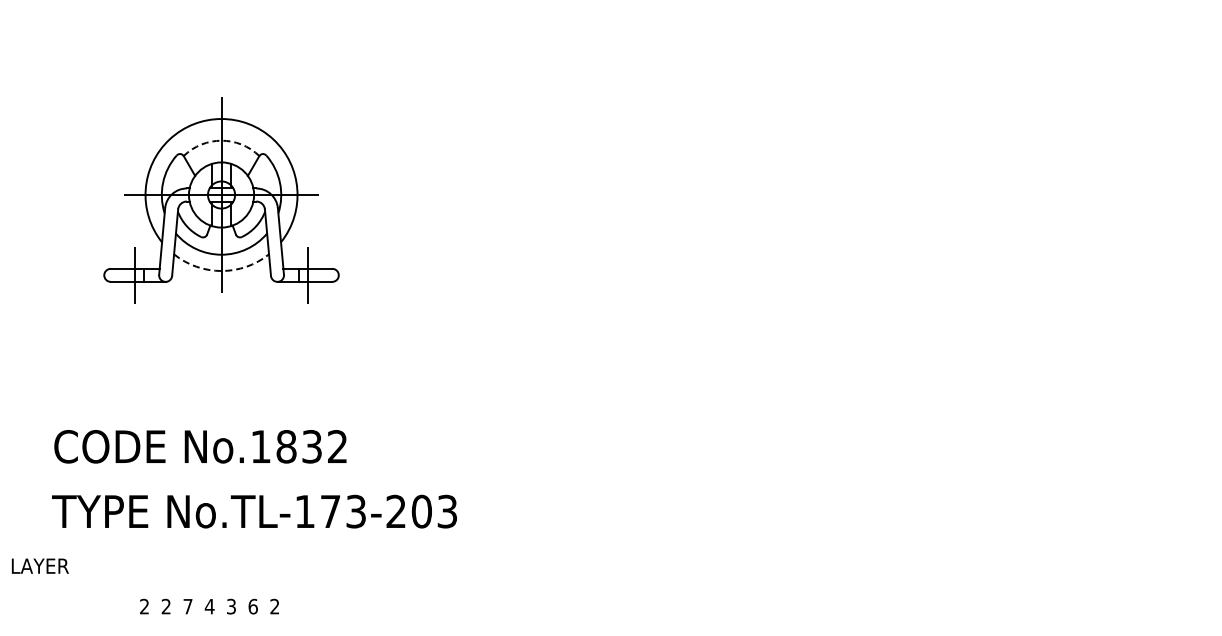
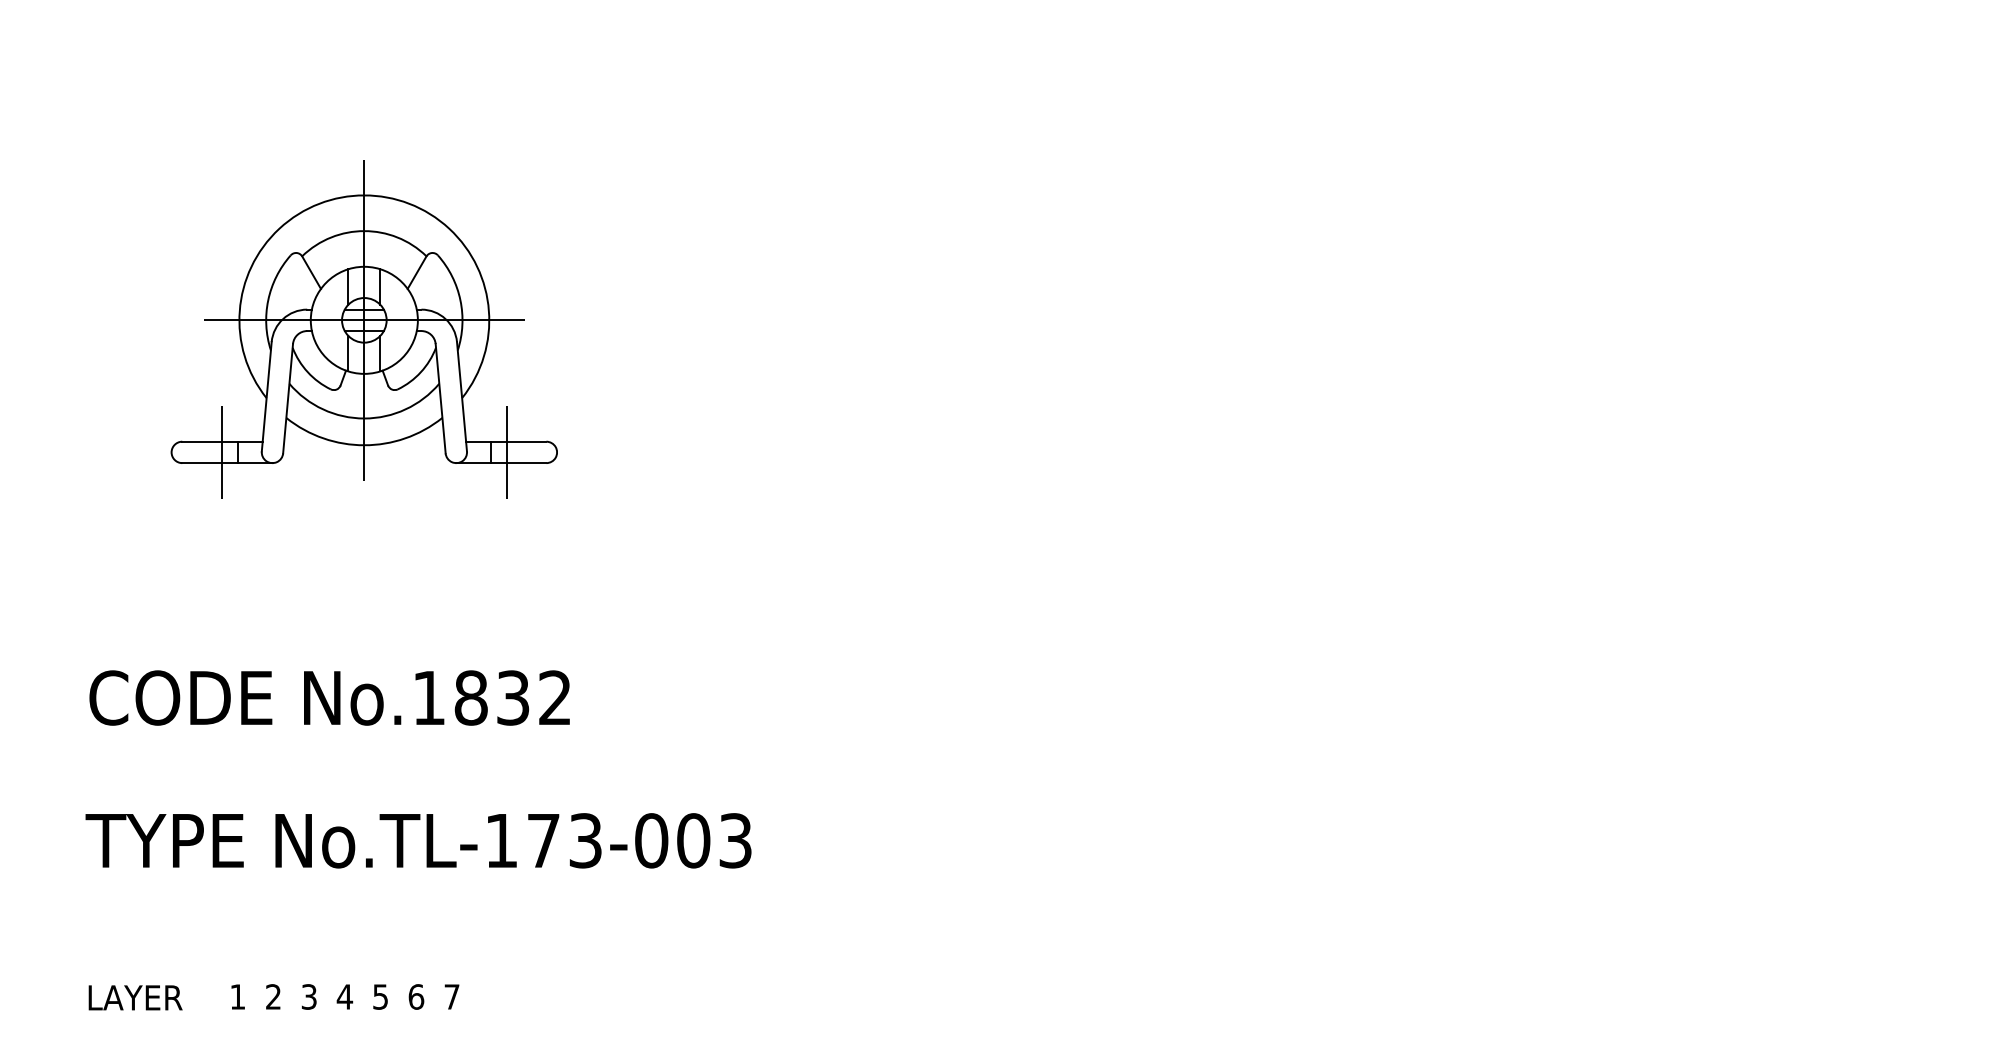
arc: (221, 140) -> (364, 230), dashed -> solid
arc: (221, 271) -> (364, 446), dashed -> solid
text: (200, 446) -> (329, 697), moved
text: (396, 511) -> (651, 840), No.TL-173-203 -> No.TL-173-003
text: (40, 565) -> (135, 996), moved
text: (231, 605) -> (380, 995), 3 -> 5
text: (144, 606) -> (237, 996), 2 -> 1
text: (187, 606) -> (308, 996), 7 -> 3
text: (274, 606) -> (451, 996), 2 -> 7

